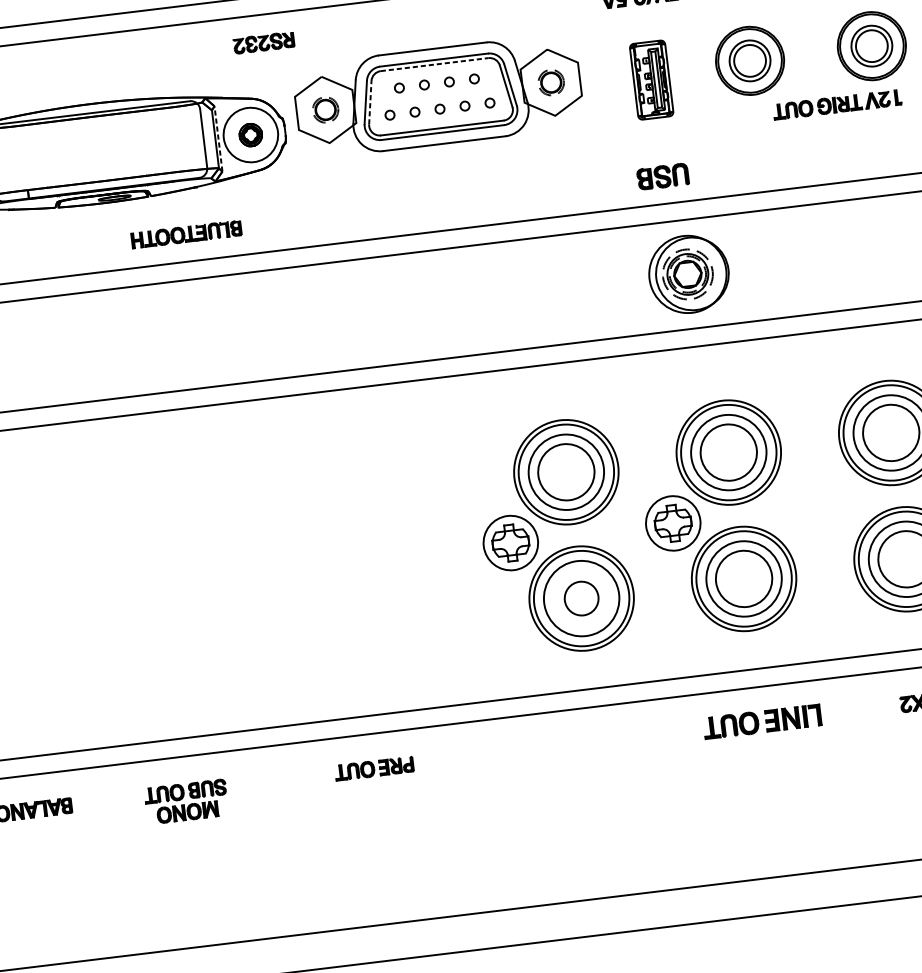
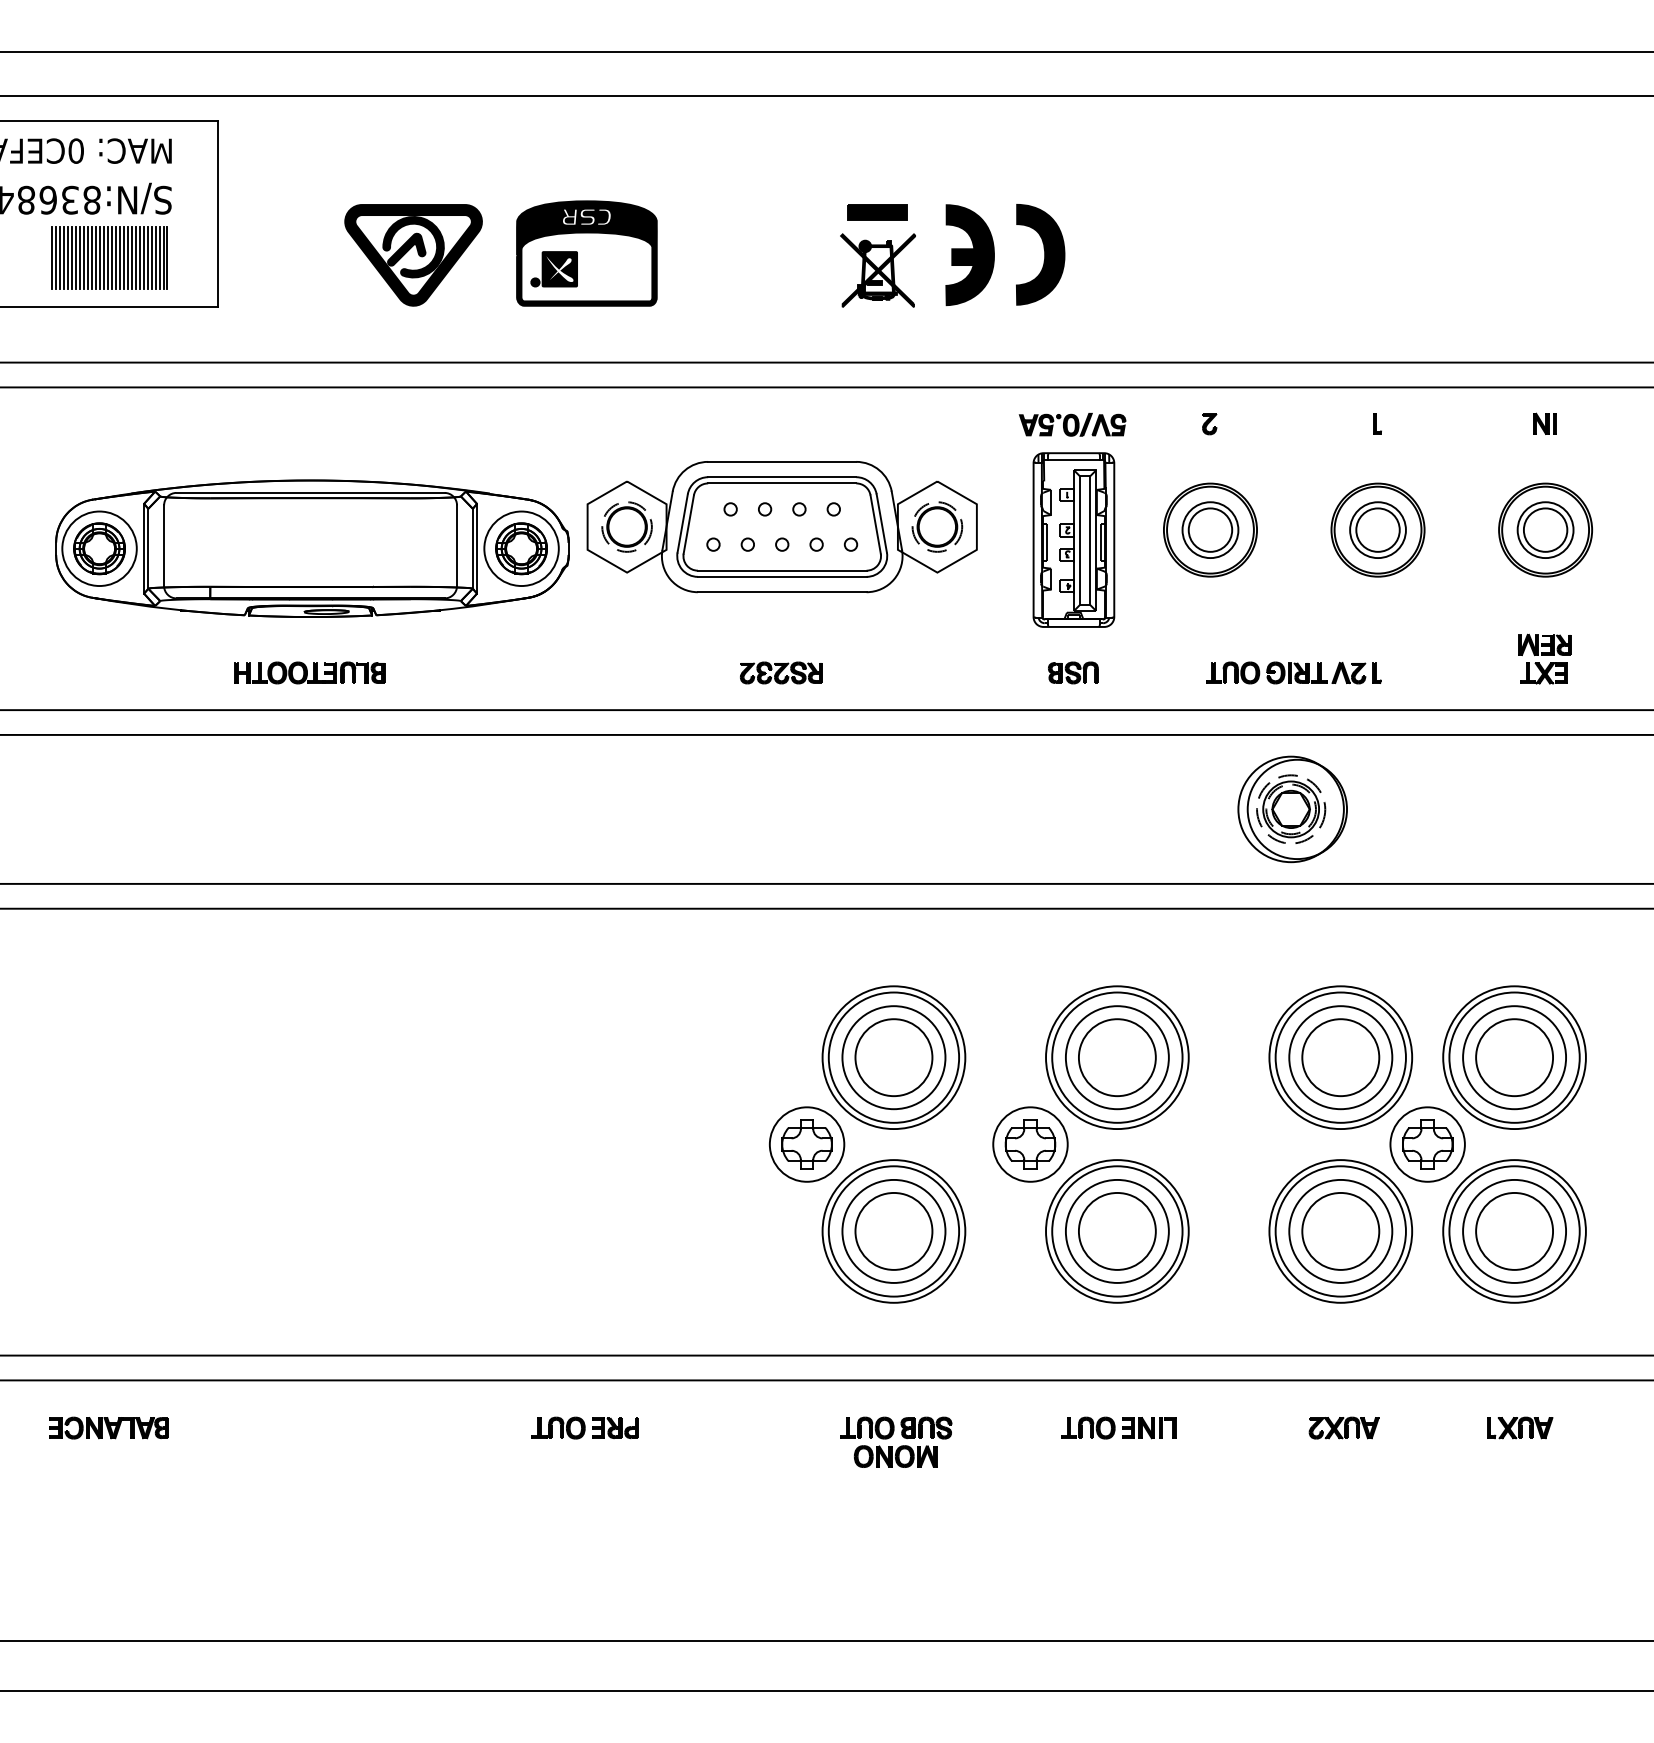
part: (263, 42) -> (781, 672), moved
line: (434, 64) -> (782, 483), dashed -> solid
part: (651, 79) -> (1073, 539), size x1.67
part: (551, 82) -> (937, 526), size x1.43
line: (370, 102) -> (688, 524), dashed -> solid
part: (837, 104) -> (1293, 672), moved
part: (325, 109) -> (626, 526), size x1.43
part: (250, 134) -> (521, 548), size x1.67
line: (218, 138) -> (477, 548), dashed -> solid
part: (663, 176) -> (1073, 672), size x0.71
part: (186, 234) -> (309, 672), moved
part: (688, 274) -> (1292, 809), moved
circle: (581, 597) -> (893, 1230), size x1.67
part: (762, 721) -> (1118, 1427), size x0.71
part: (186, 801) -> (896, 1441), moved

